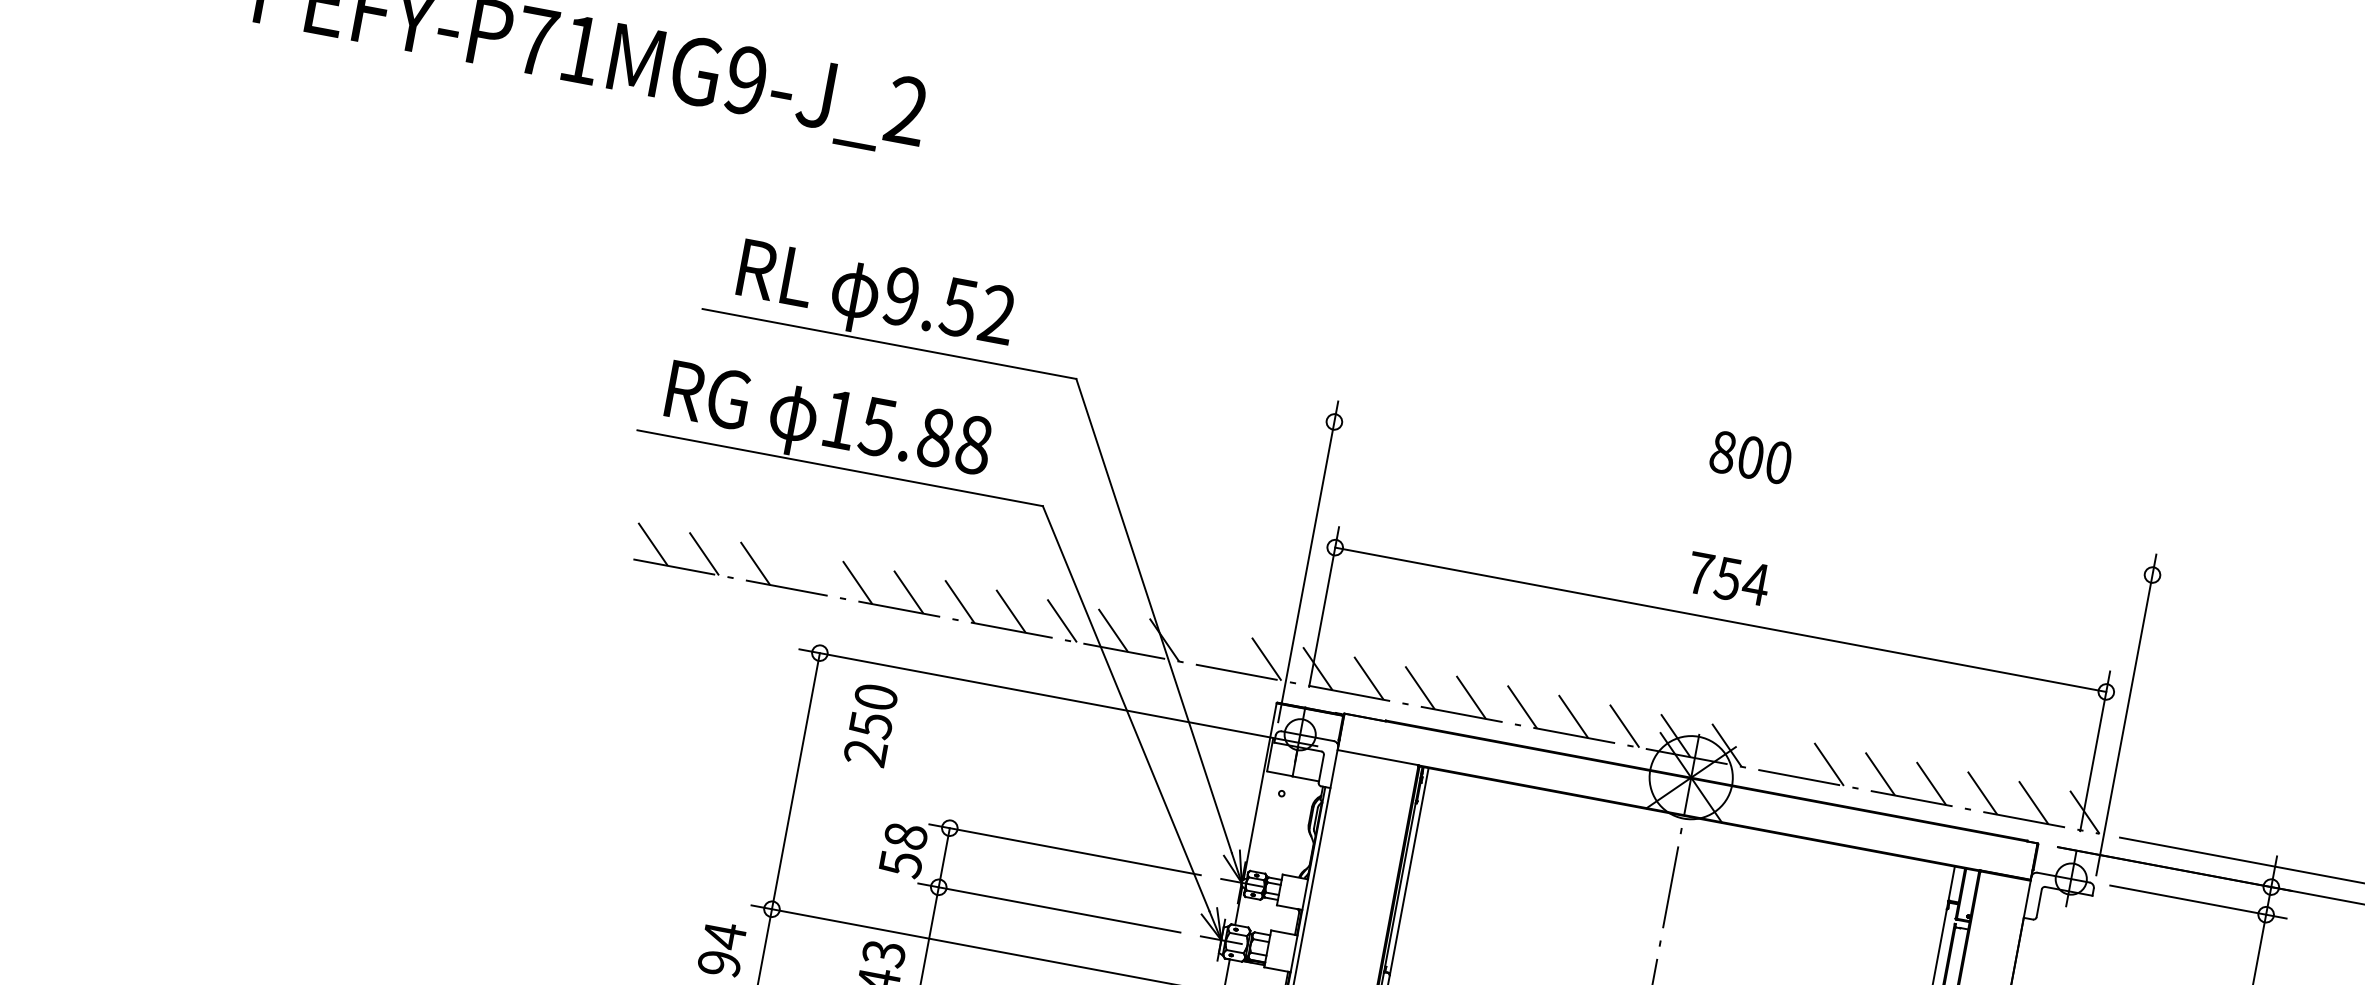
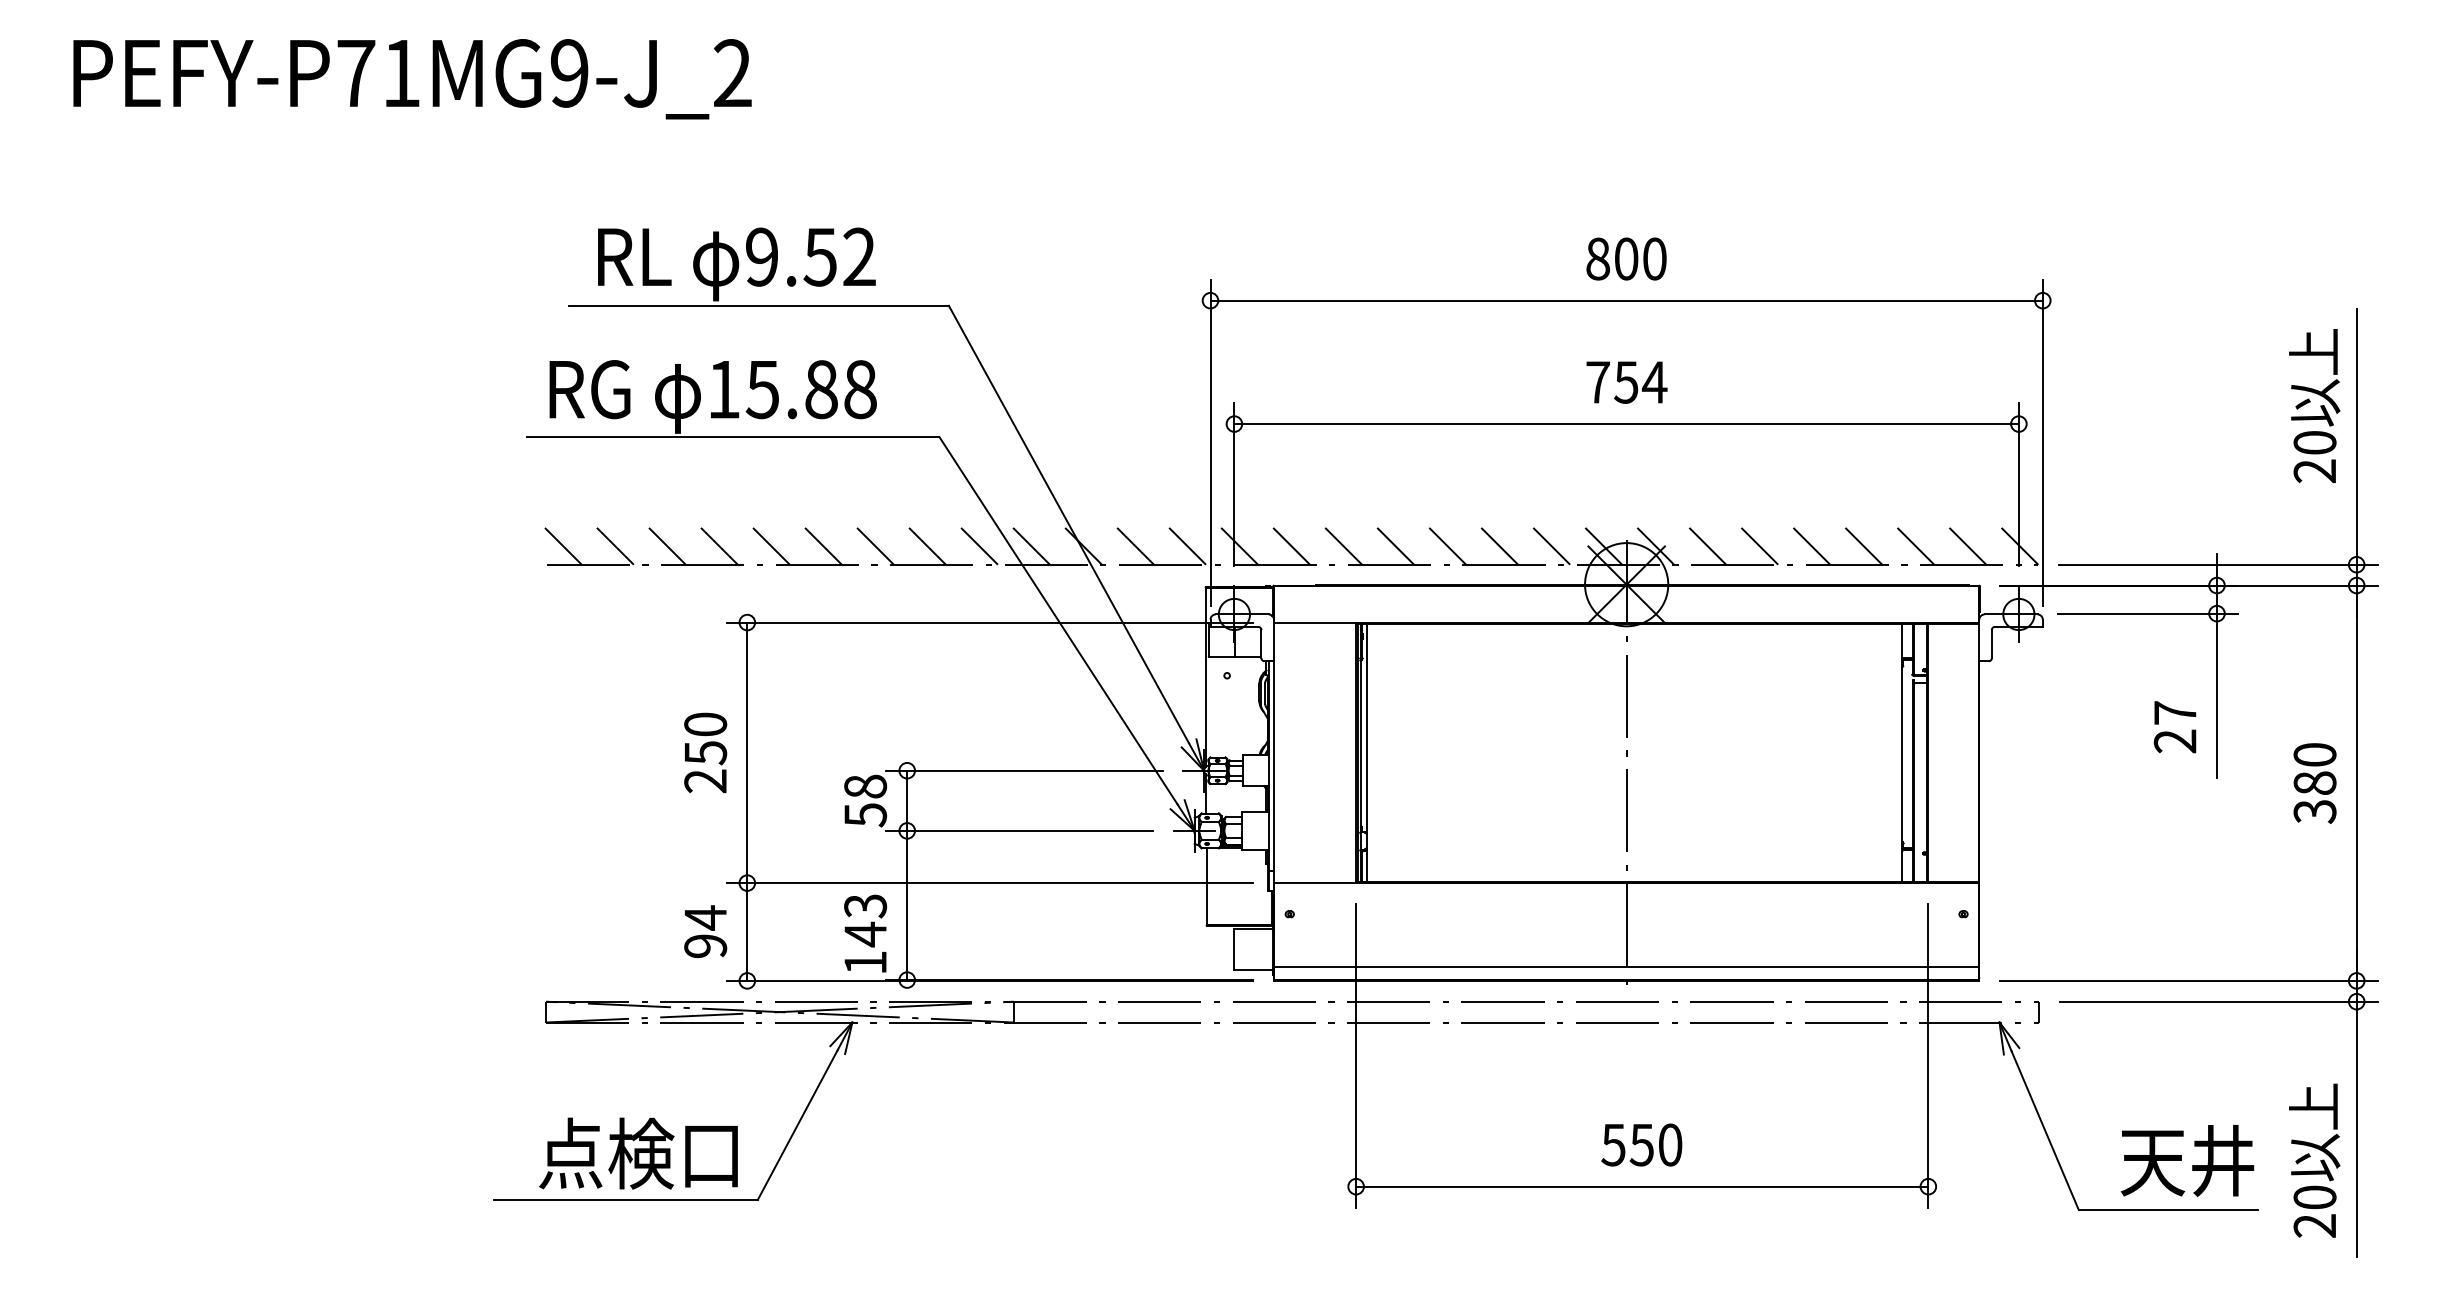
line: (1743, 498) -> (1626, 300), added
line: (806, 572) -> (719, 545), added
line: (1215, 648) -> (1135, 545), added
text: (870, 724) -> (705, 752), moved
line: (1777, 754) -> (1707, 545), added

